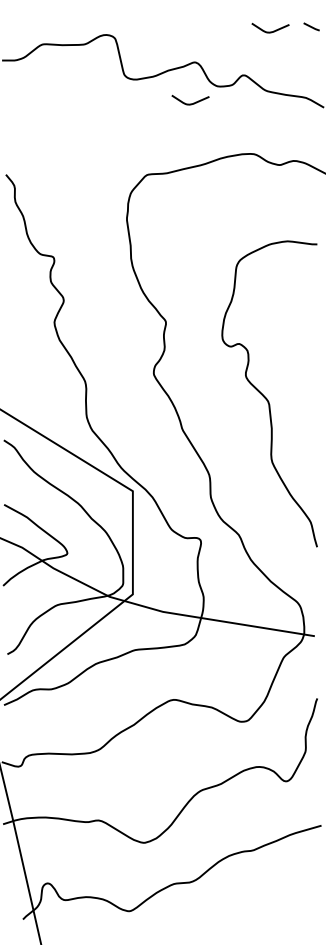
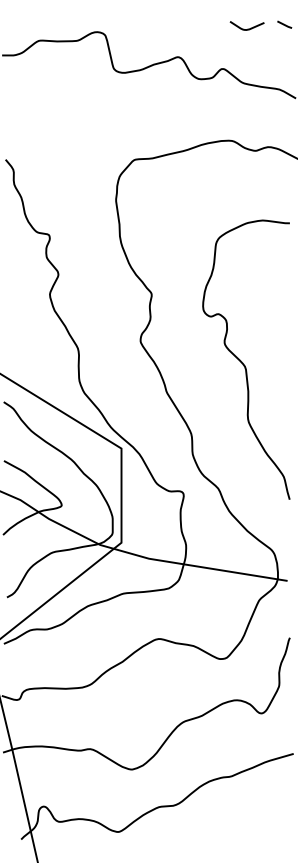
curve: (190, 103) -> (174, 94), removed

